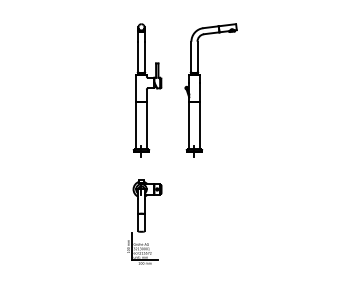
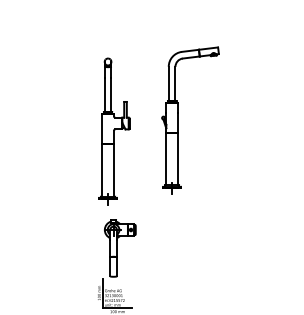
part: (147, 90) -> (114, 131), moved

